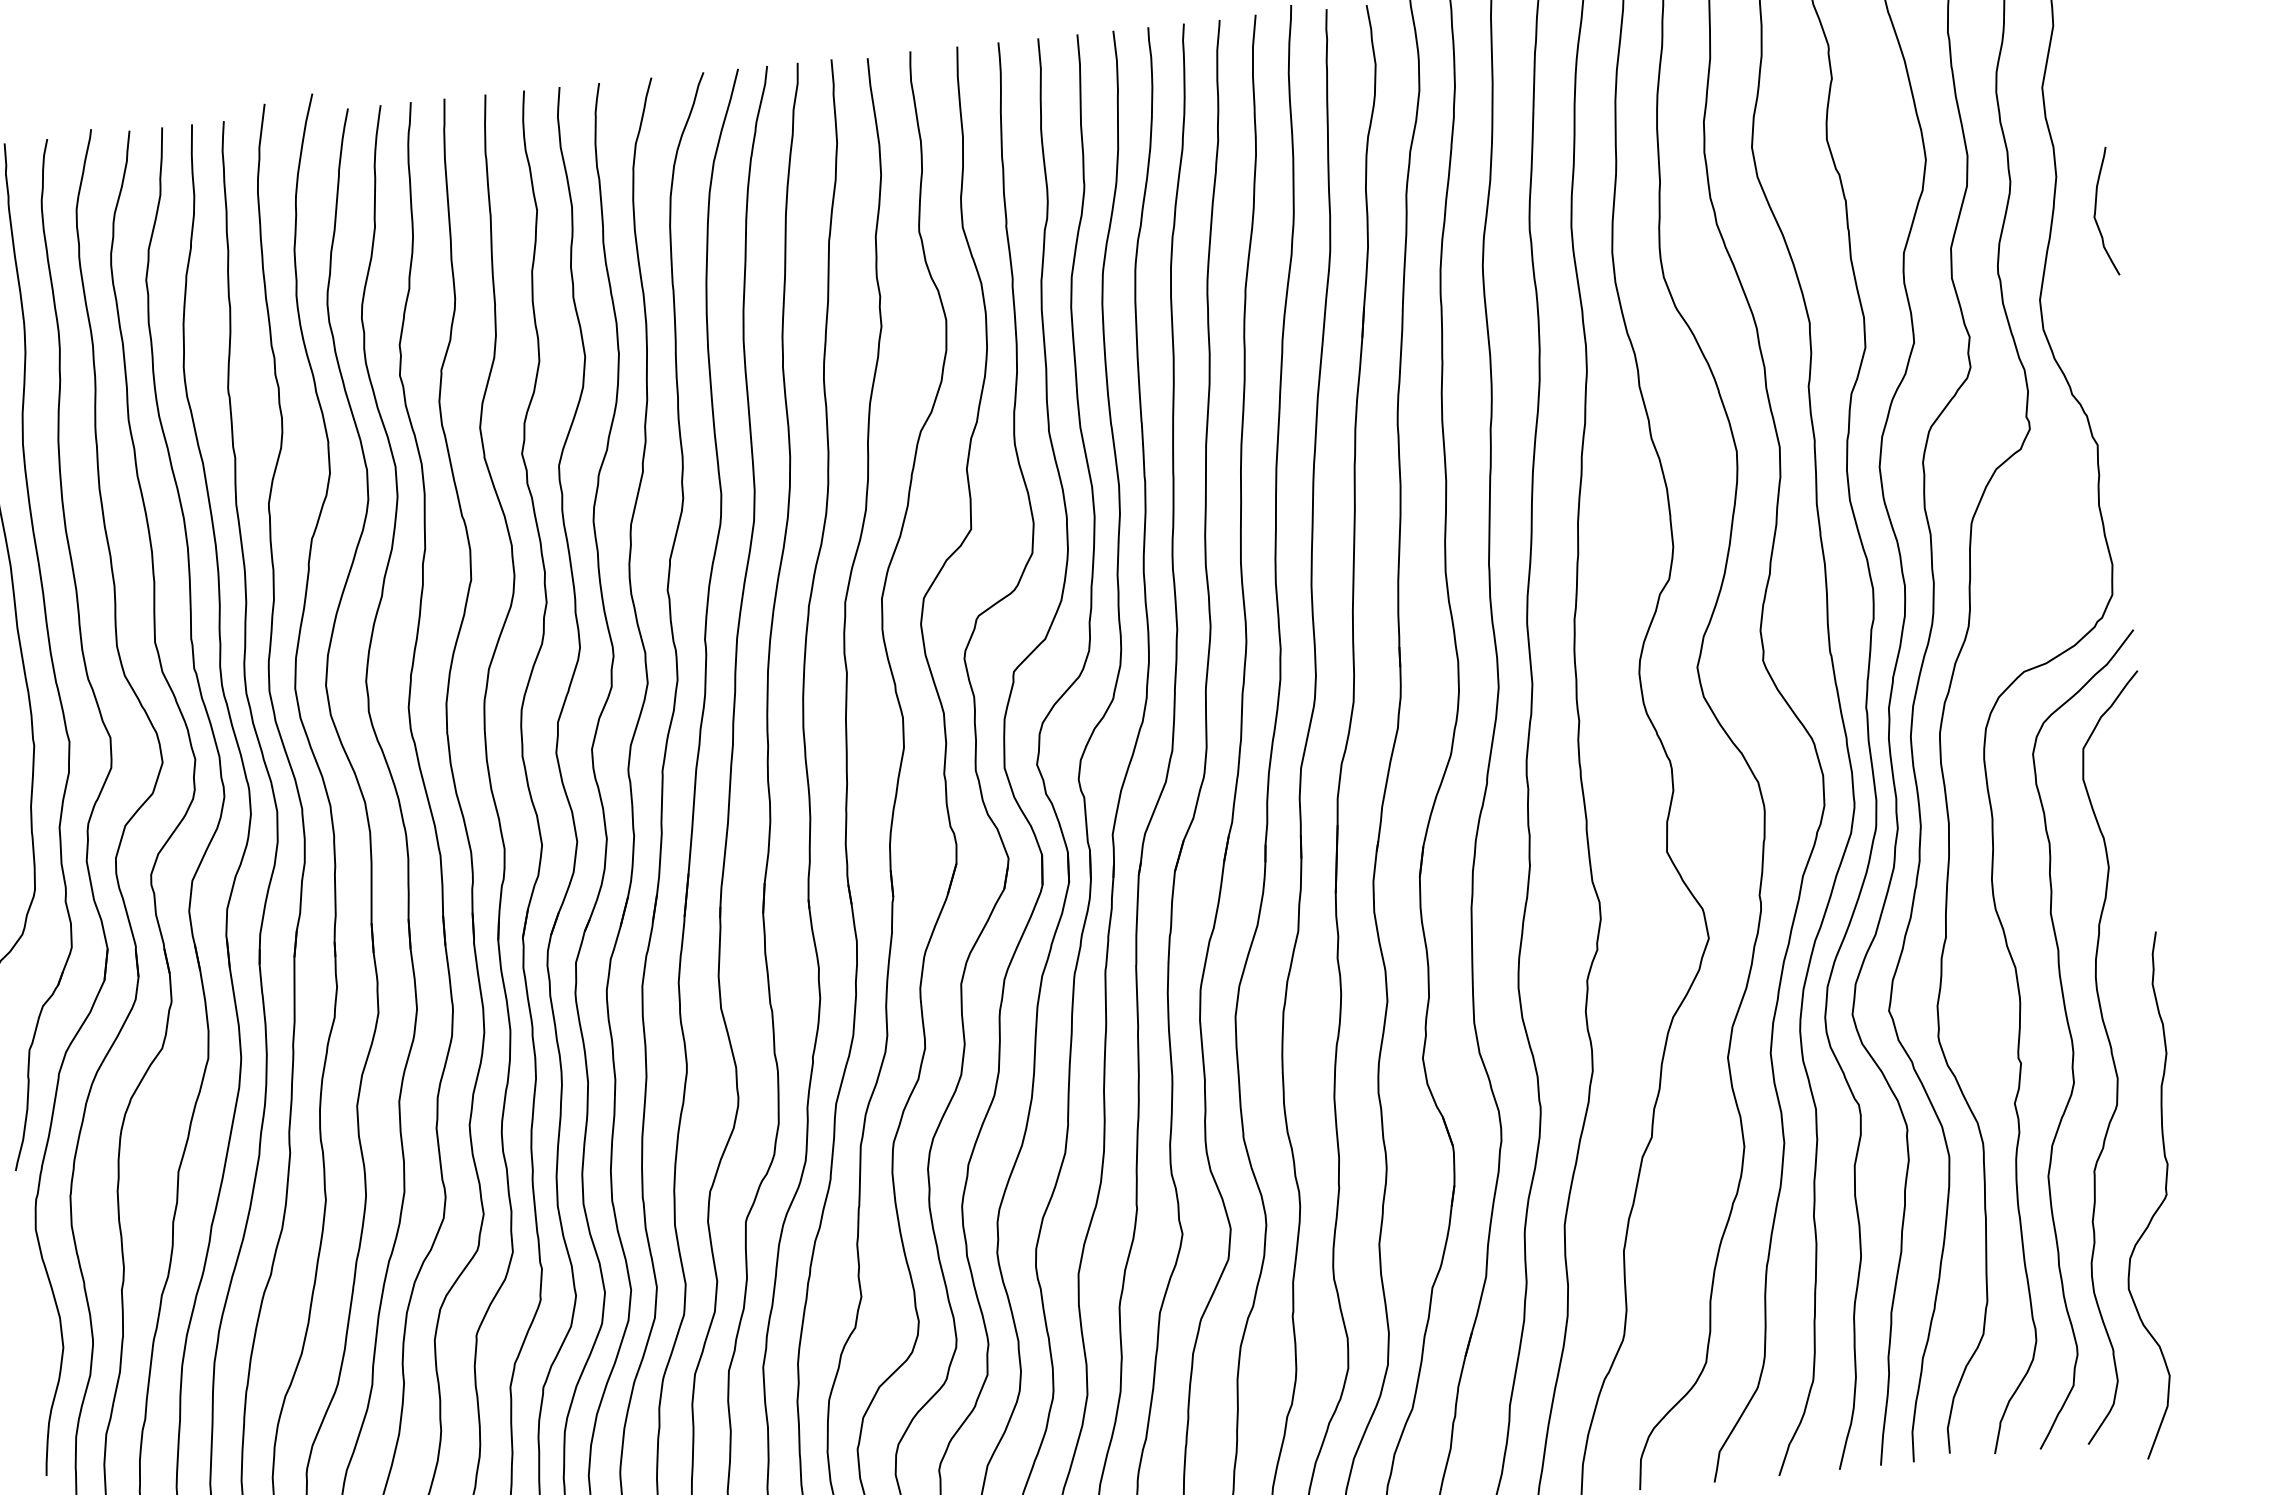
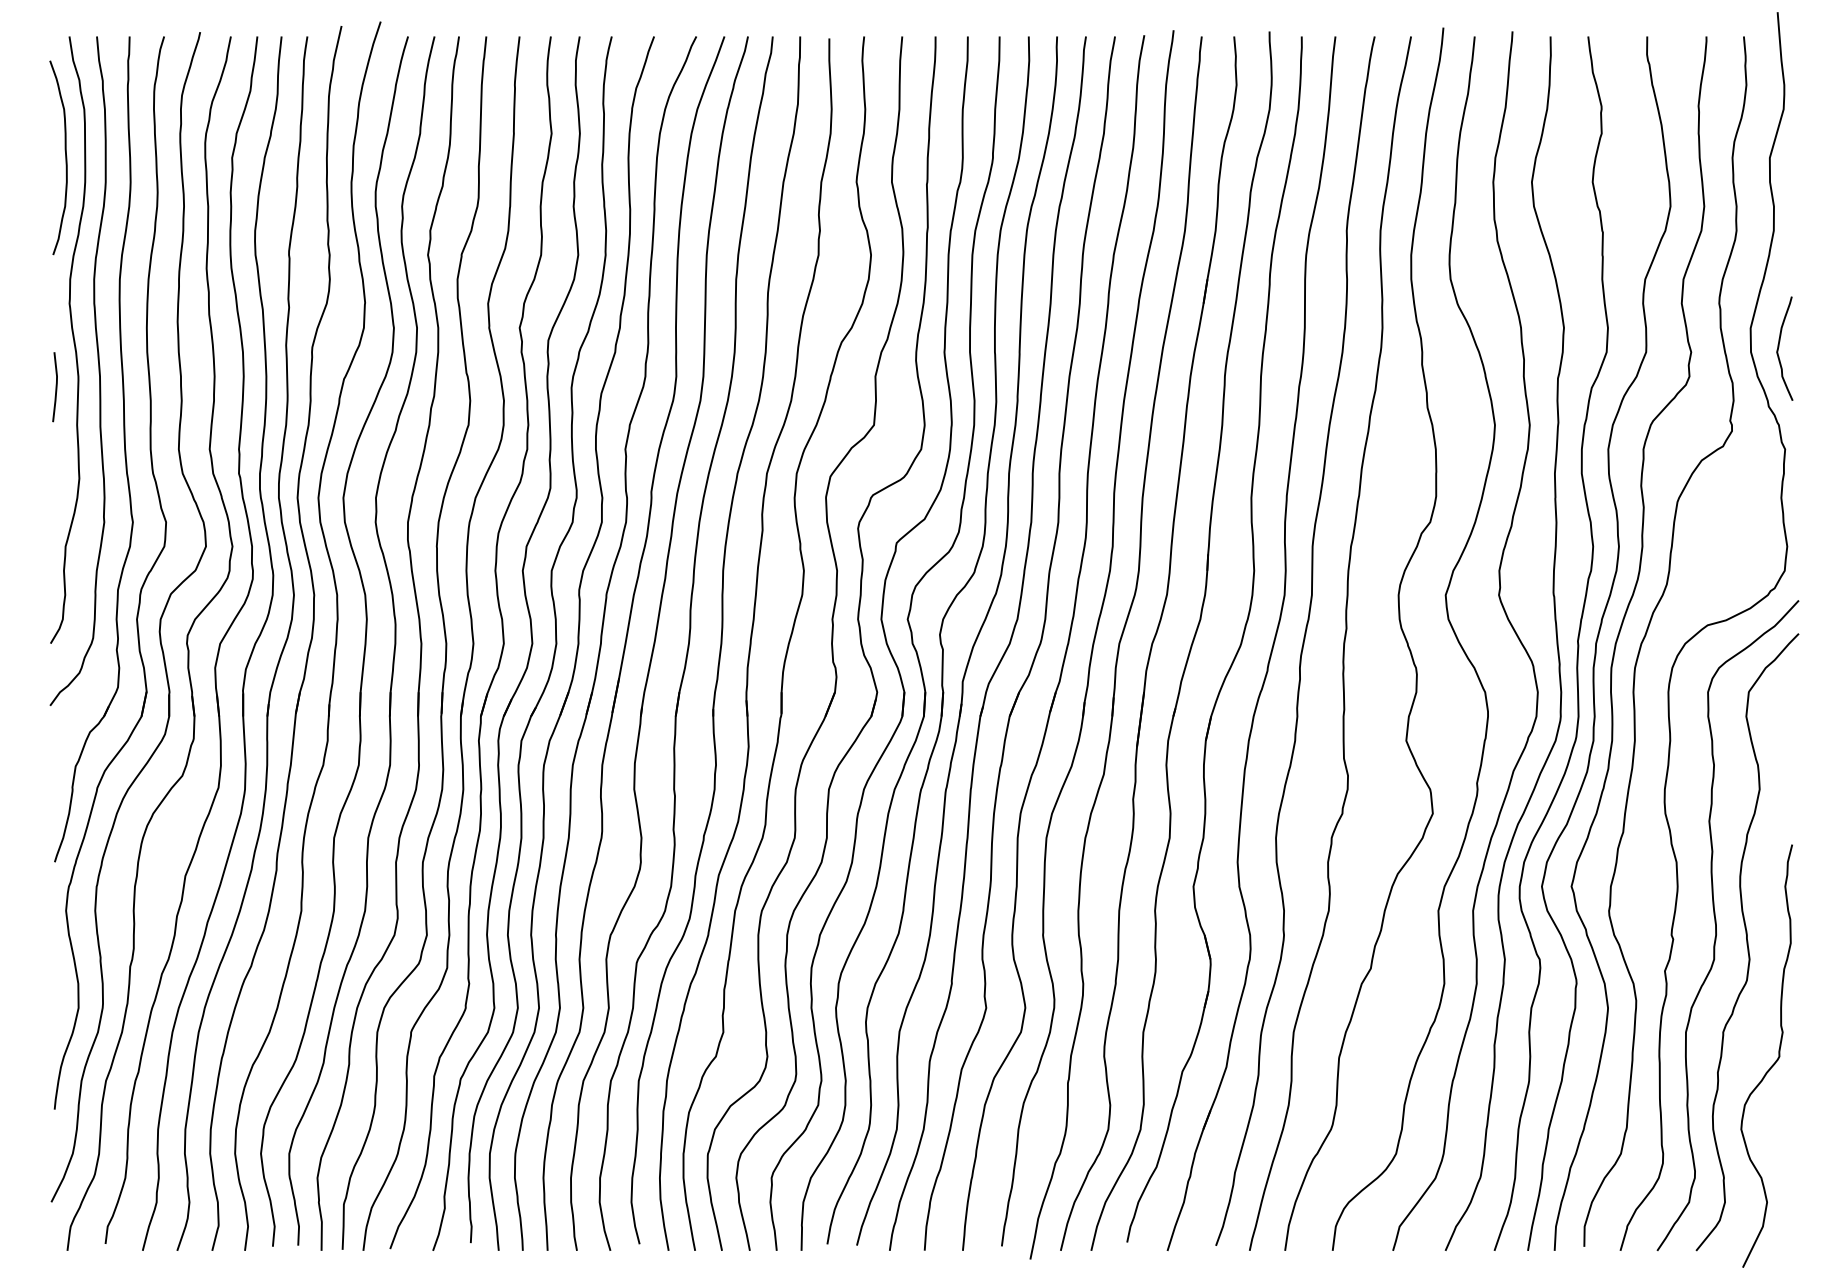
curve: (2096, 211) -> (1779, 347), moved

